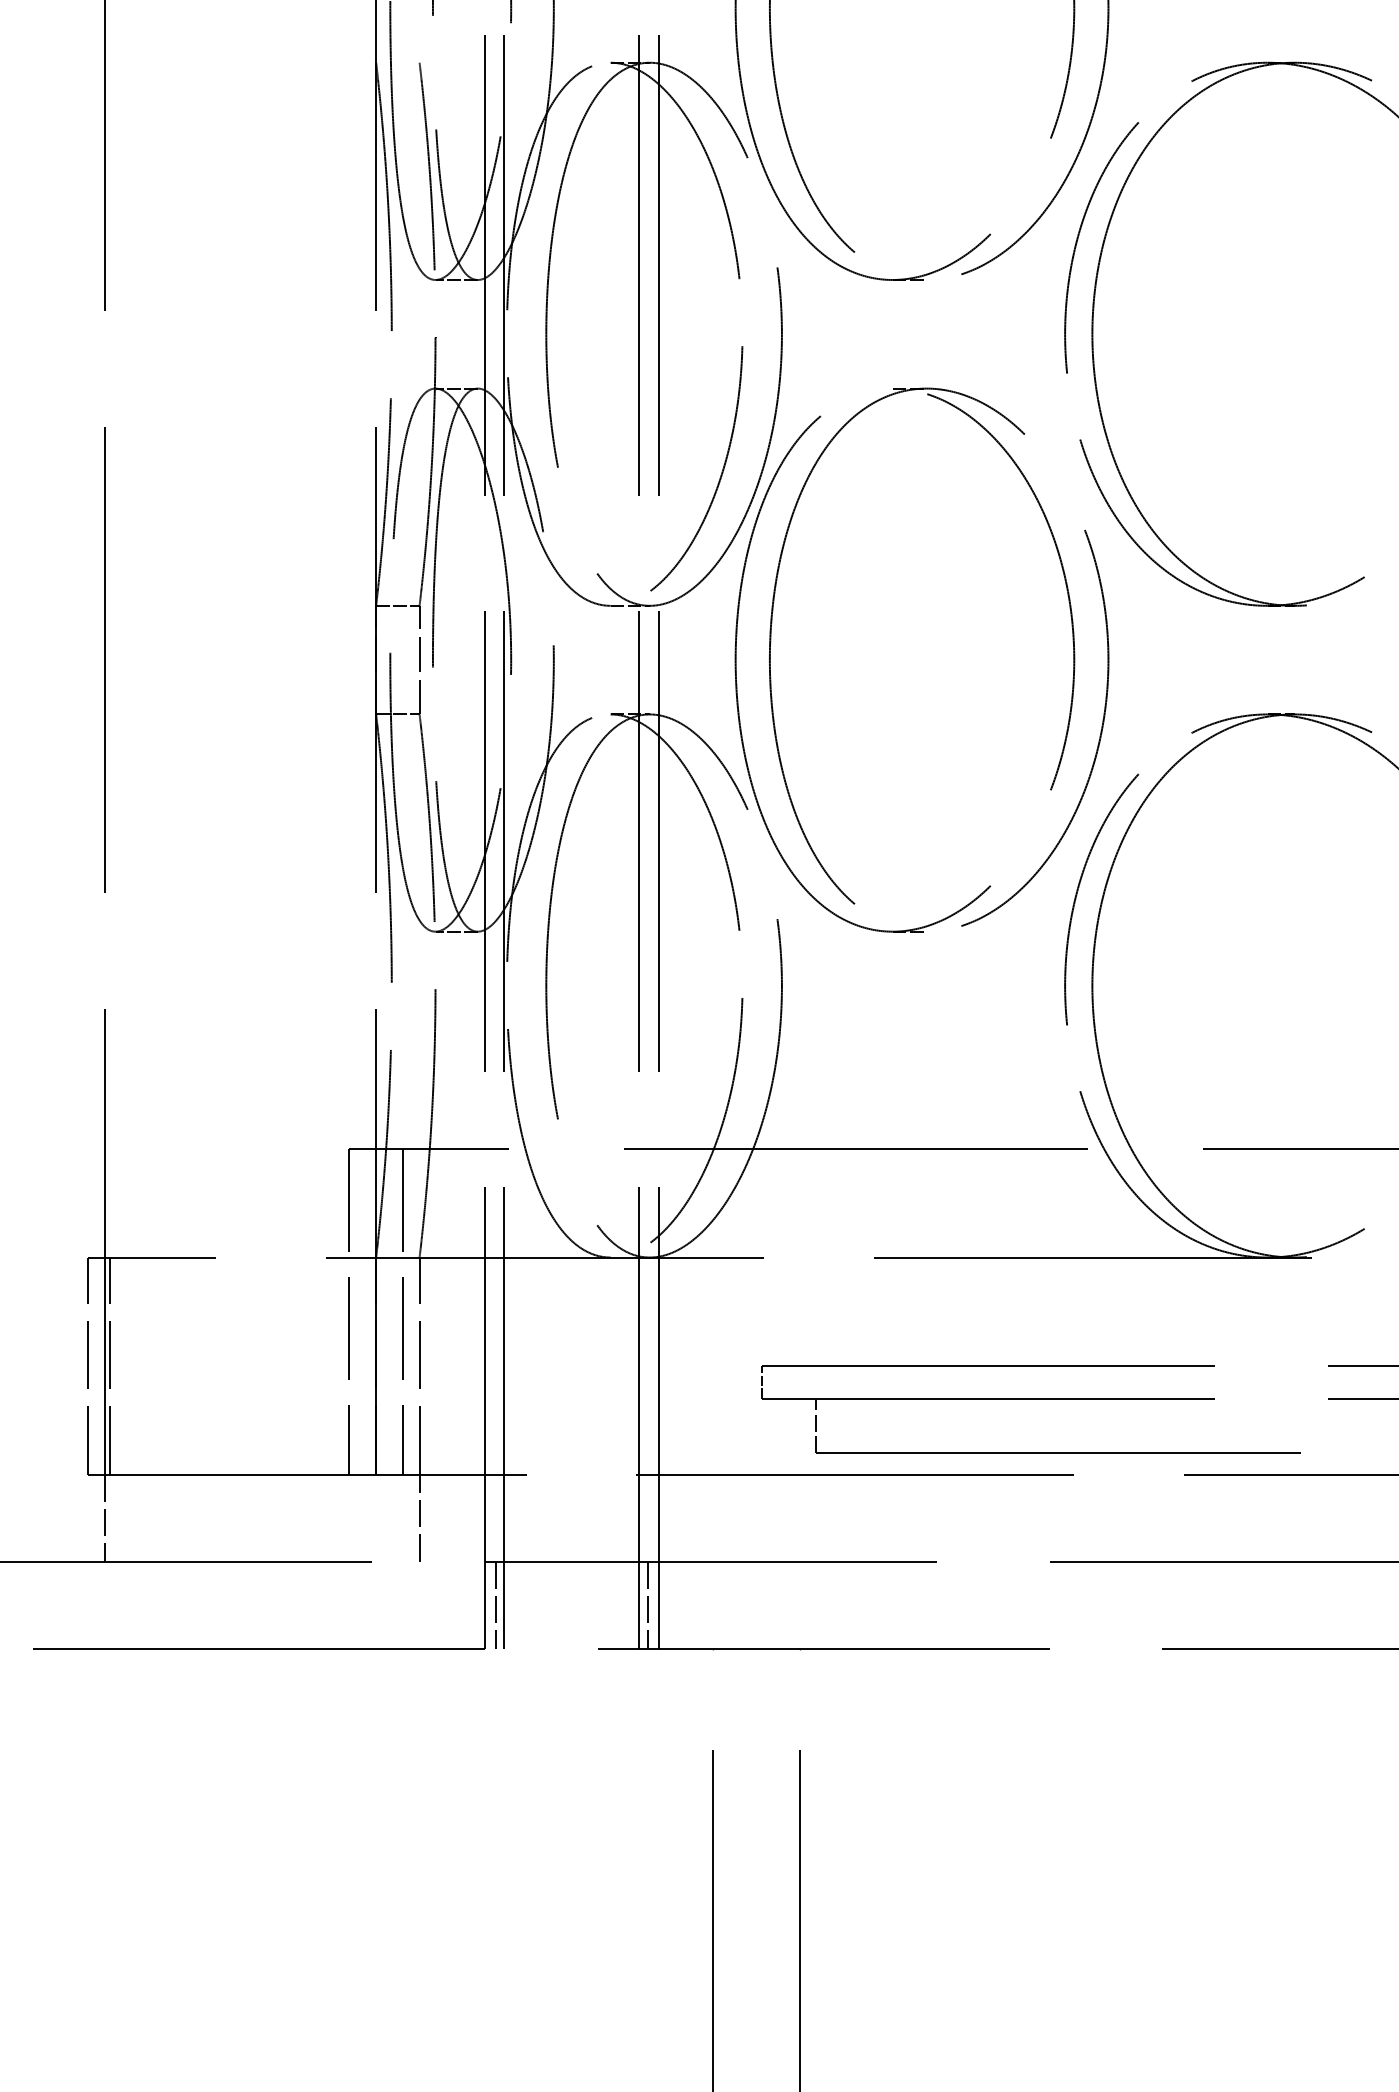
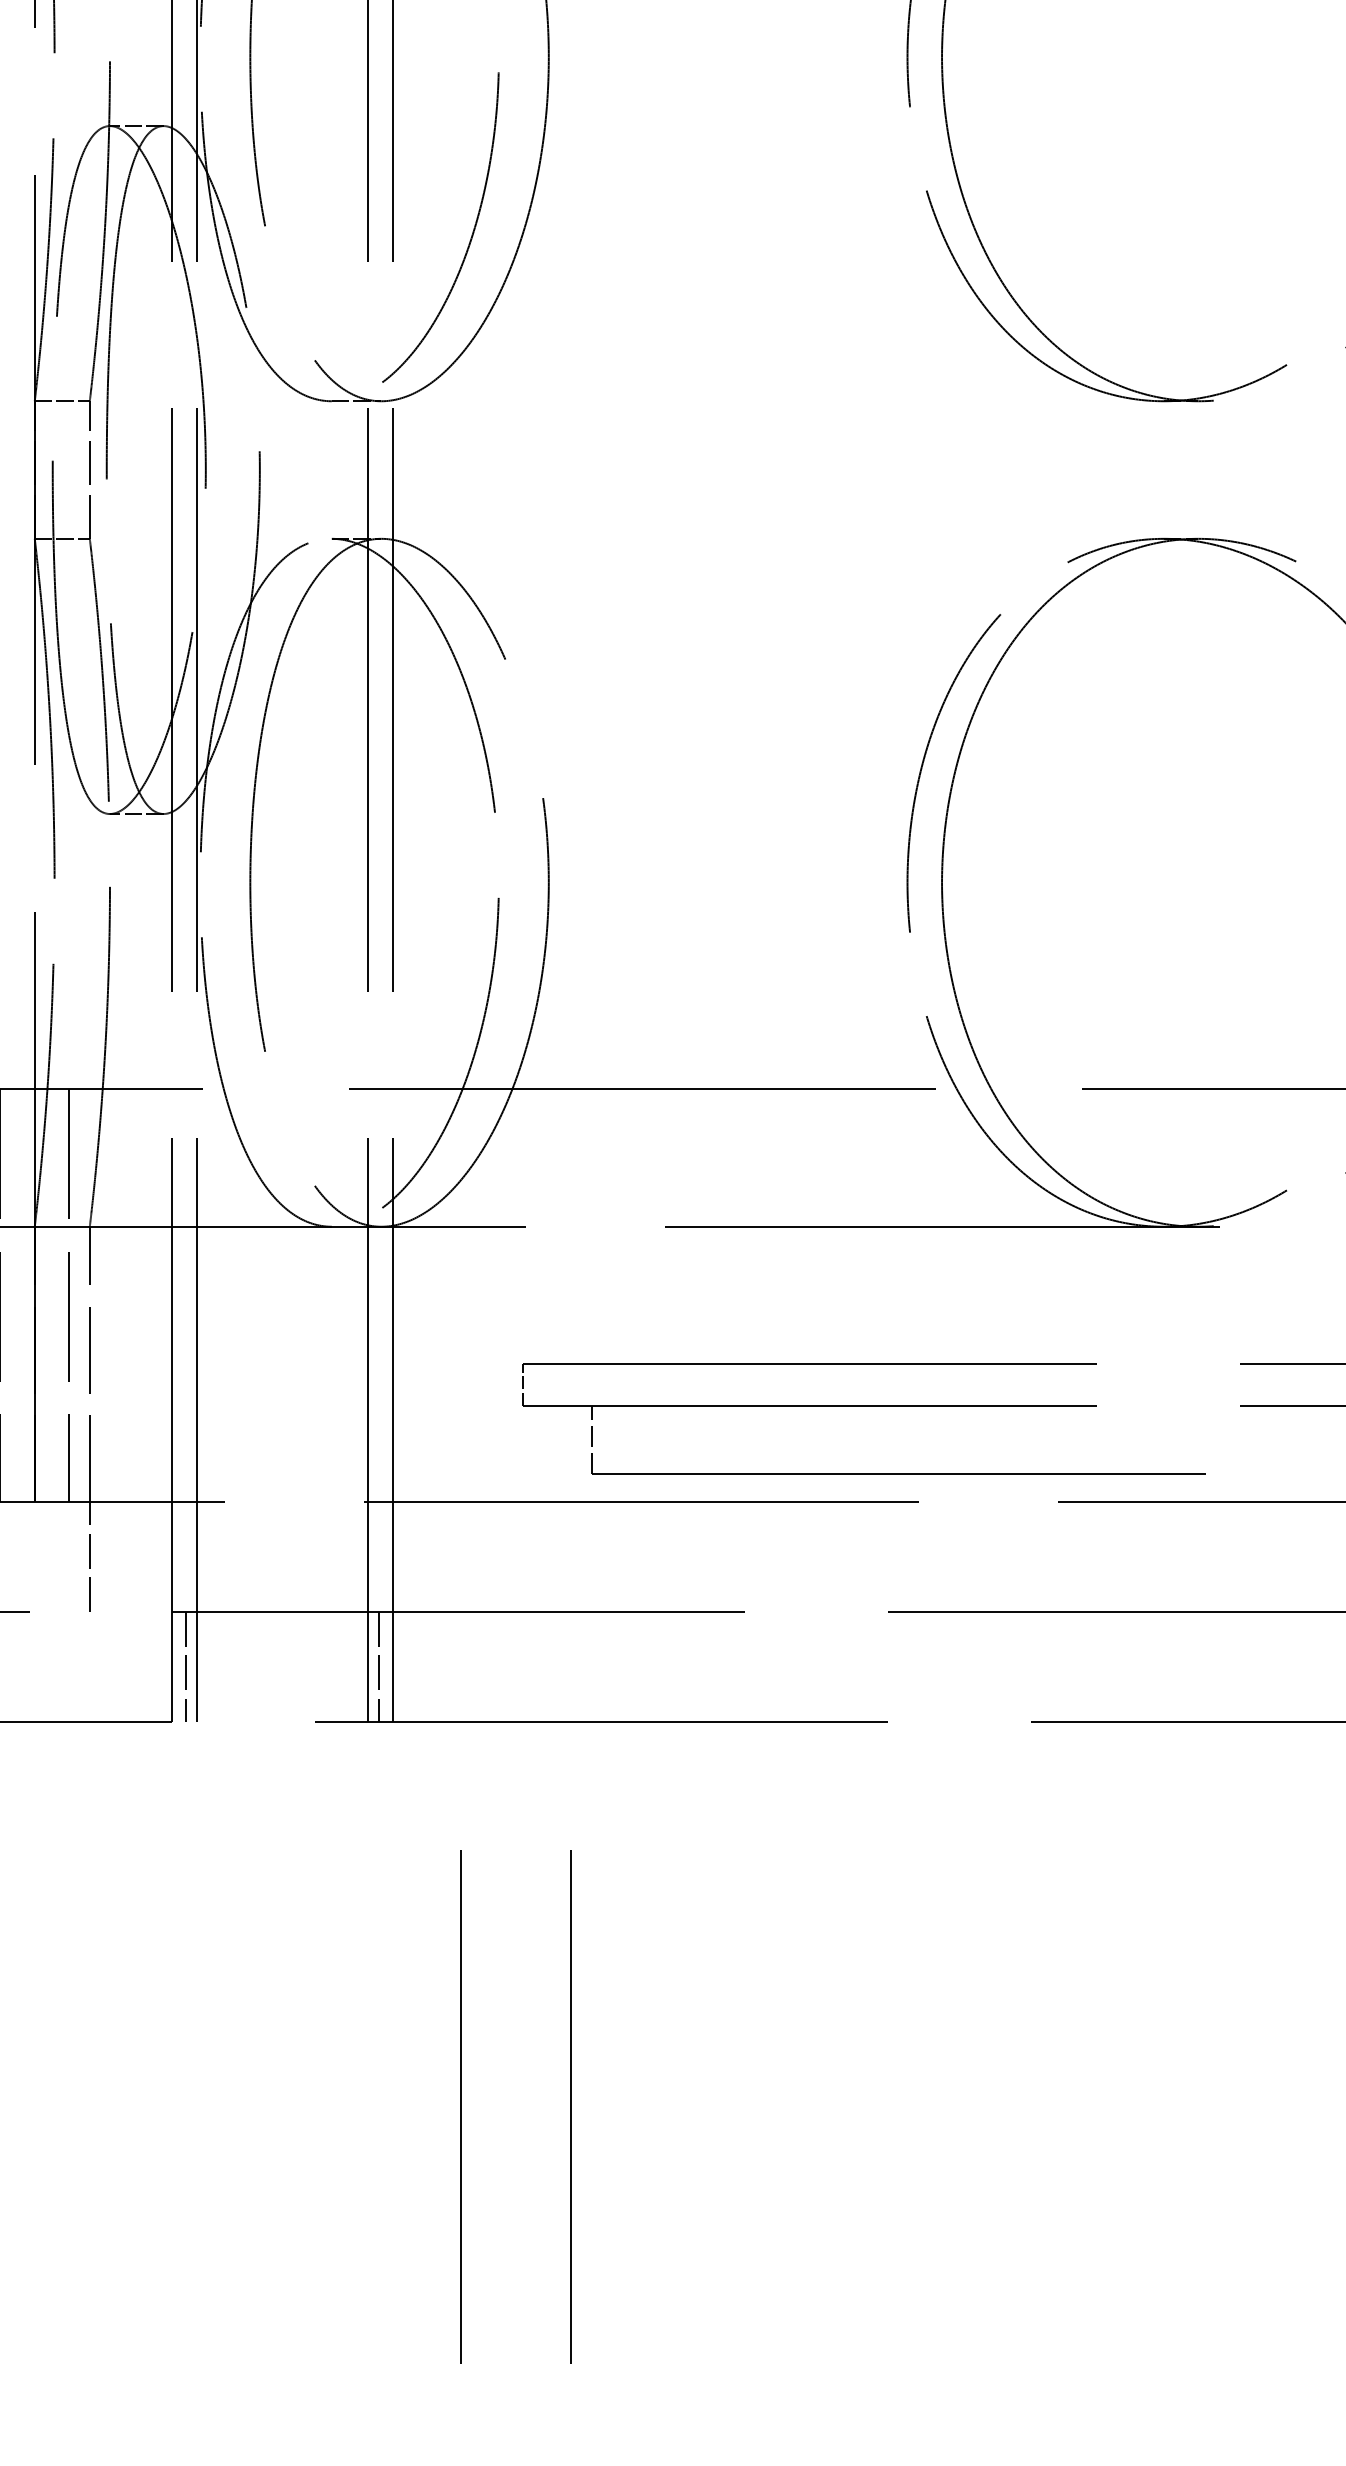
part: (771, 642) -> (535, 447), removed

